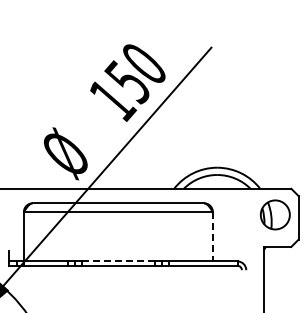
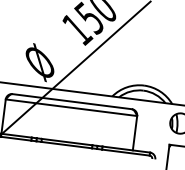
line: (212, 236) -> (134, 133), dashed -> solid
line: (118, 261) -> (67, 142), dashed -> solid

